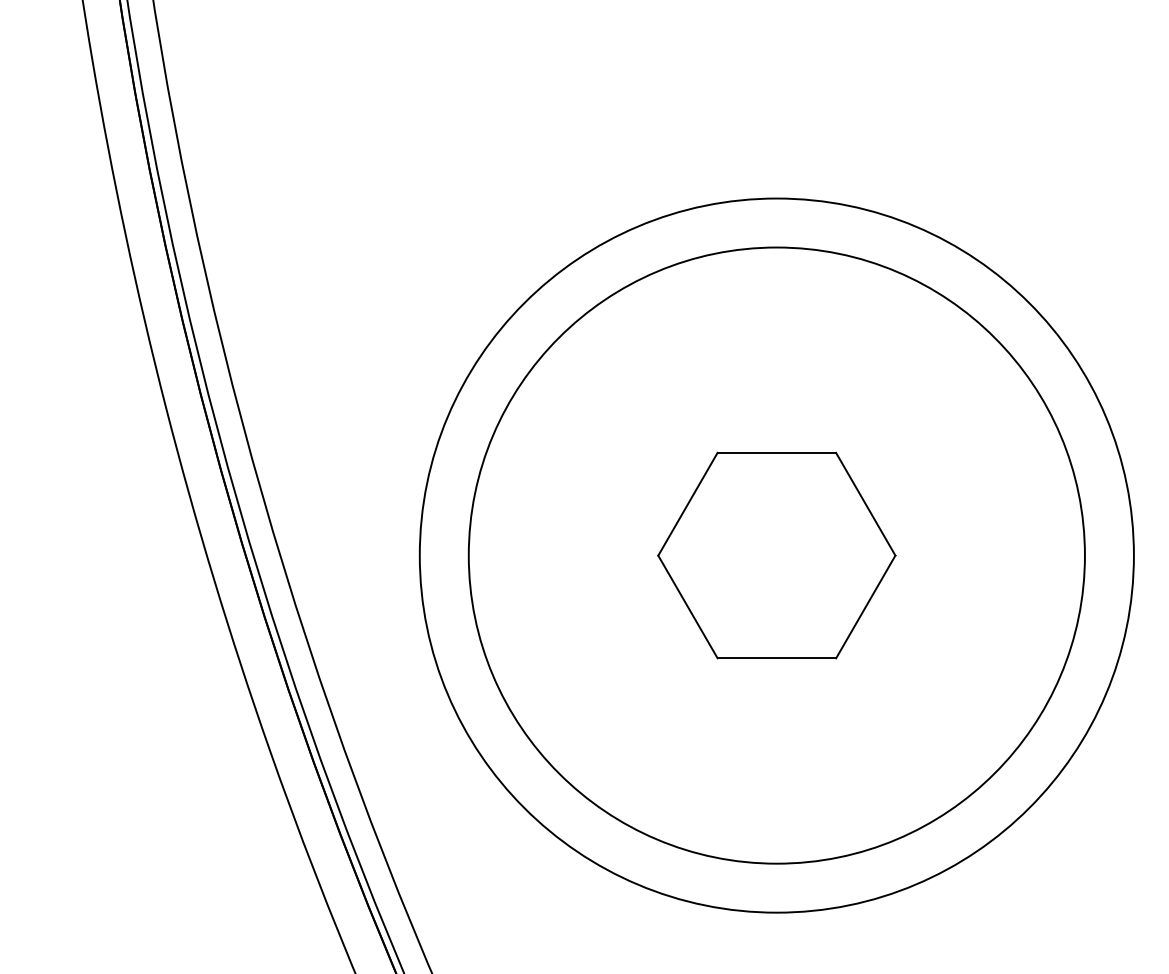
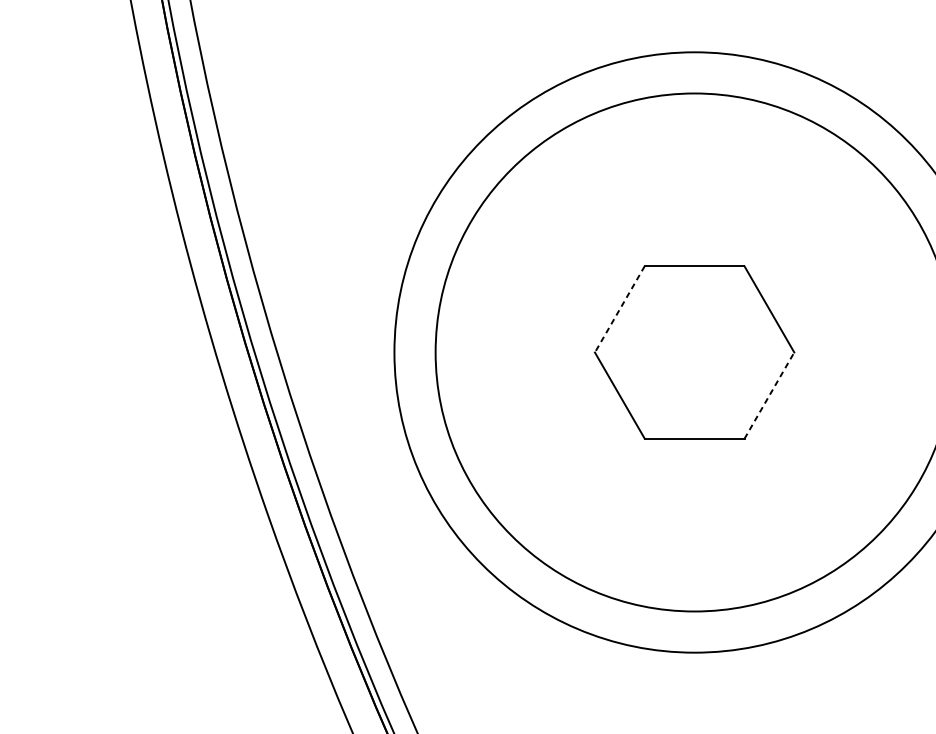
line: (687, 504) -> (619, 309), solid -> dashed
line: (866, 606) -> (769, 395), solid -> dashed

